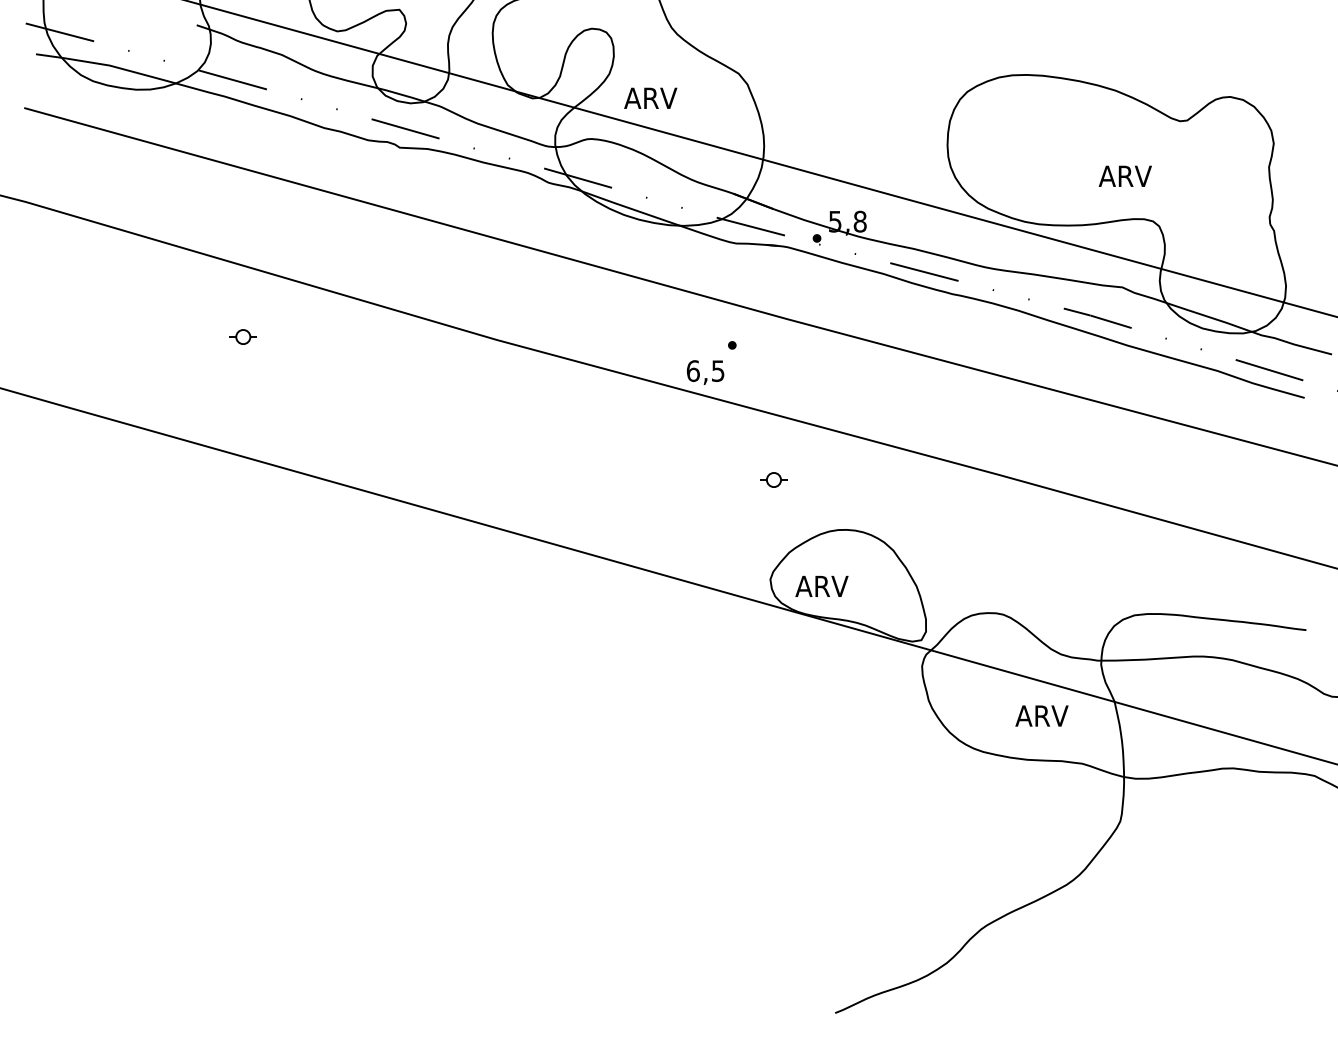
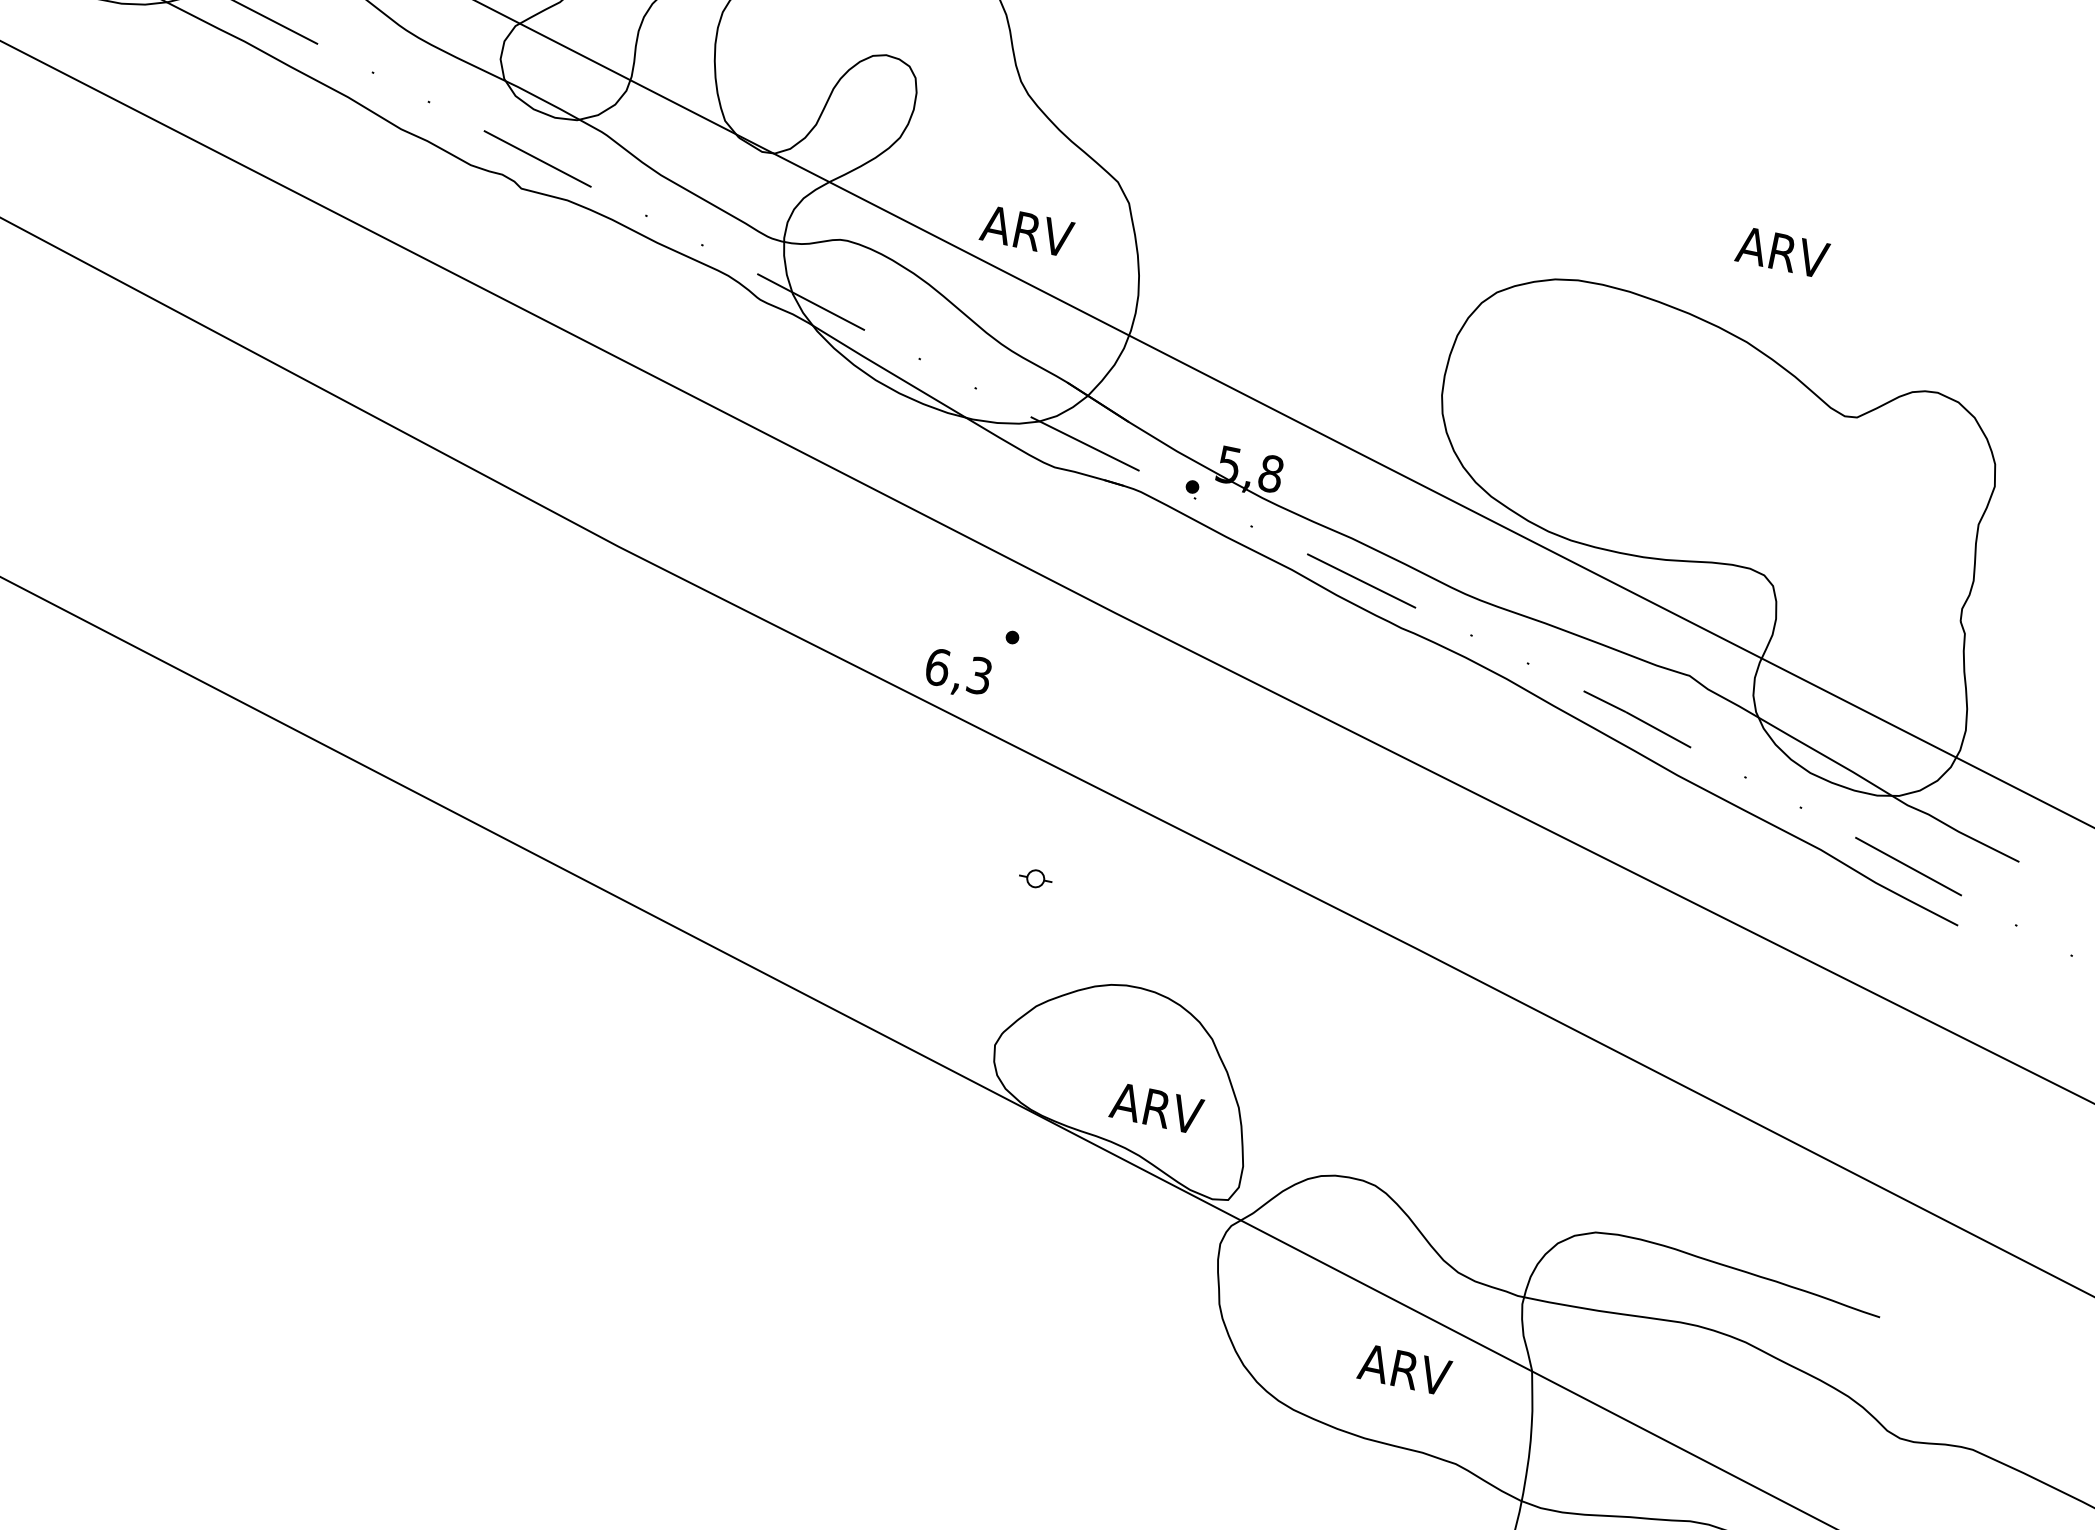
text: (650, 97) -> (1027, 229), moved
text: (1124, 175) -> (1781, 250), moved
part: (242, 336) -> (190, 451), removed
text: (718, 370) -> (980, 675), 6,5 -> 6,3
part: (773, 479) -> (1035, 877), size x0.7
text: (821, 586) -> (1155, 1108), moved

